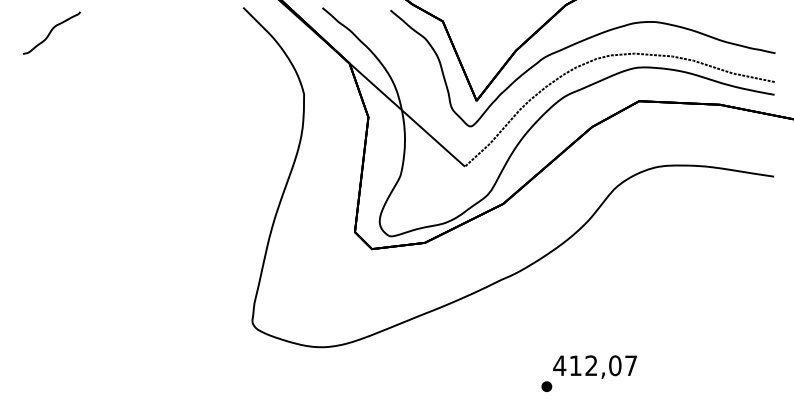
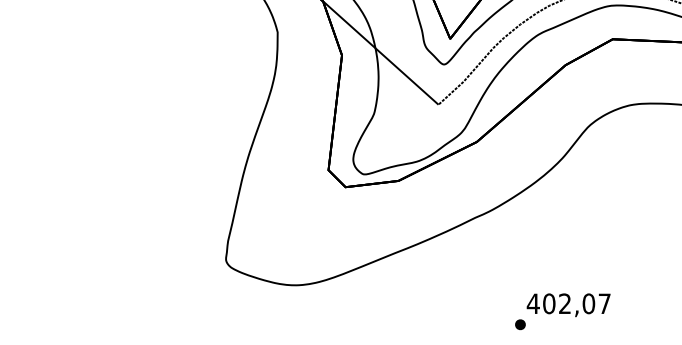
text: (575, 365) -> (549, 303), 412,07 -> 402,07

